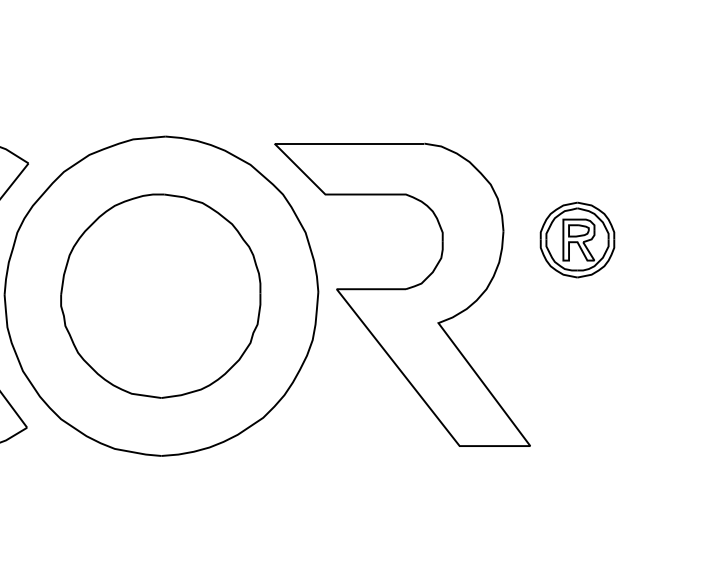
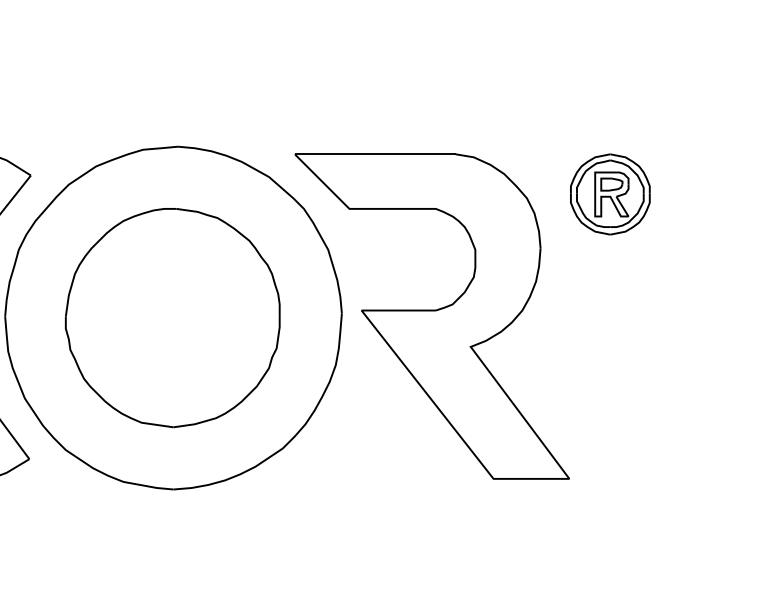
part: (577, 239) -> (610, 193), moved

